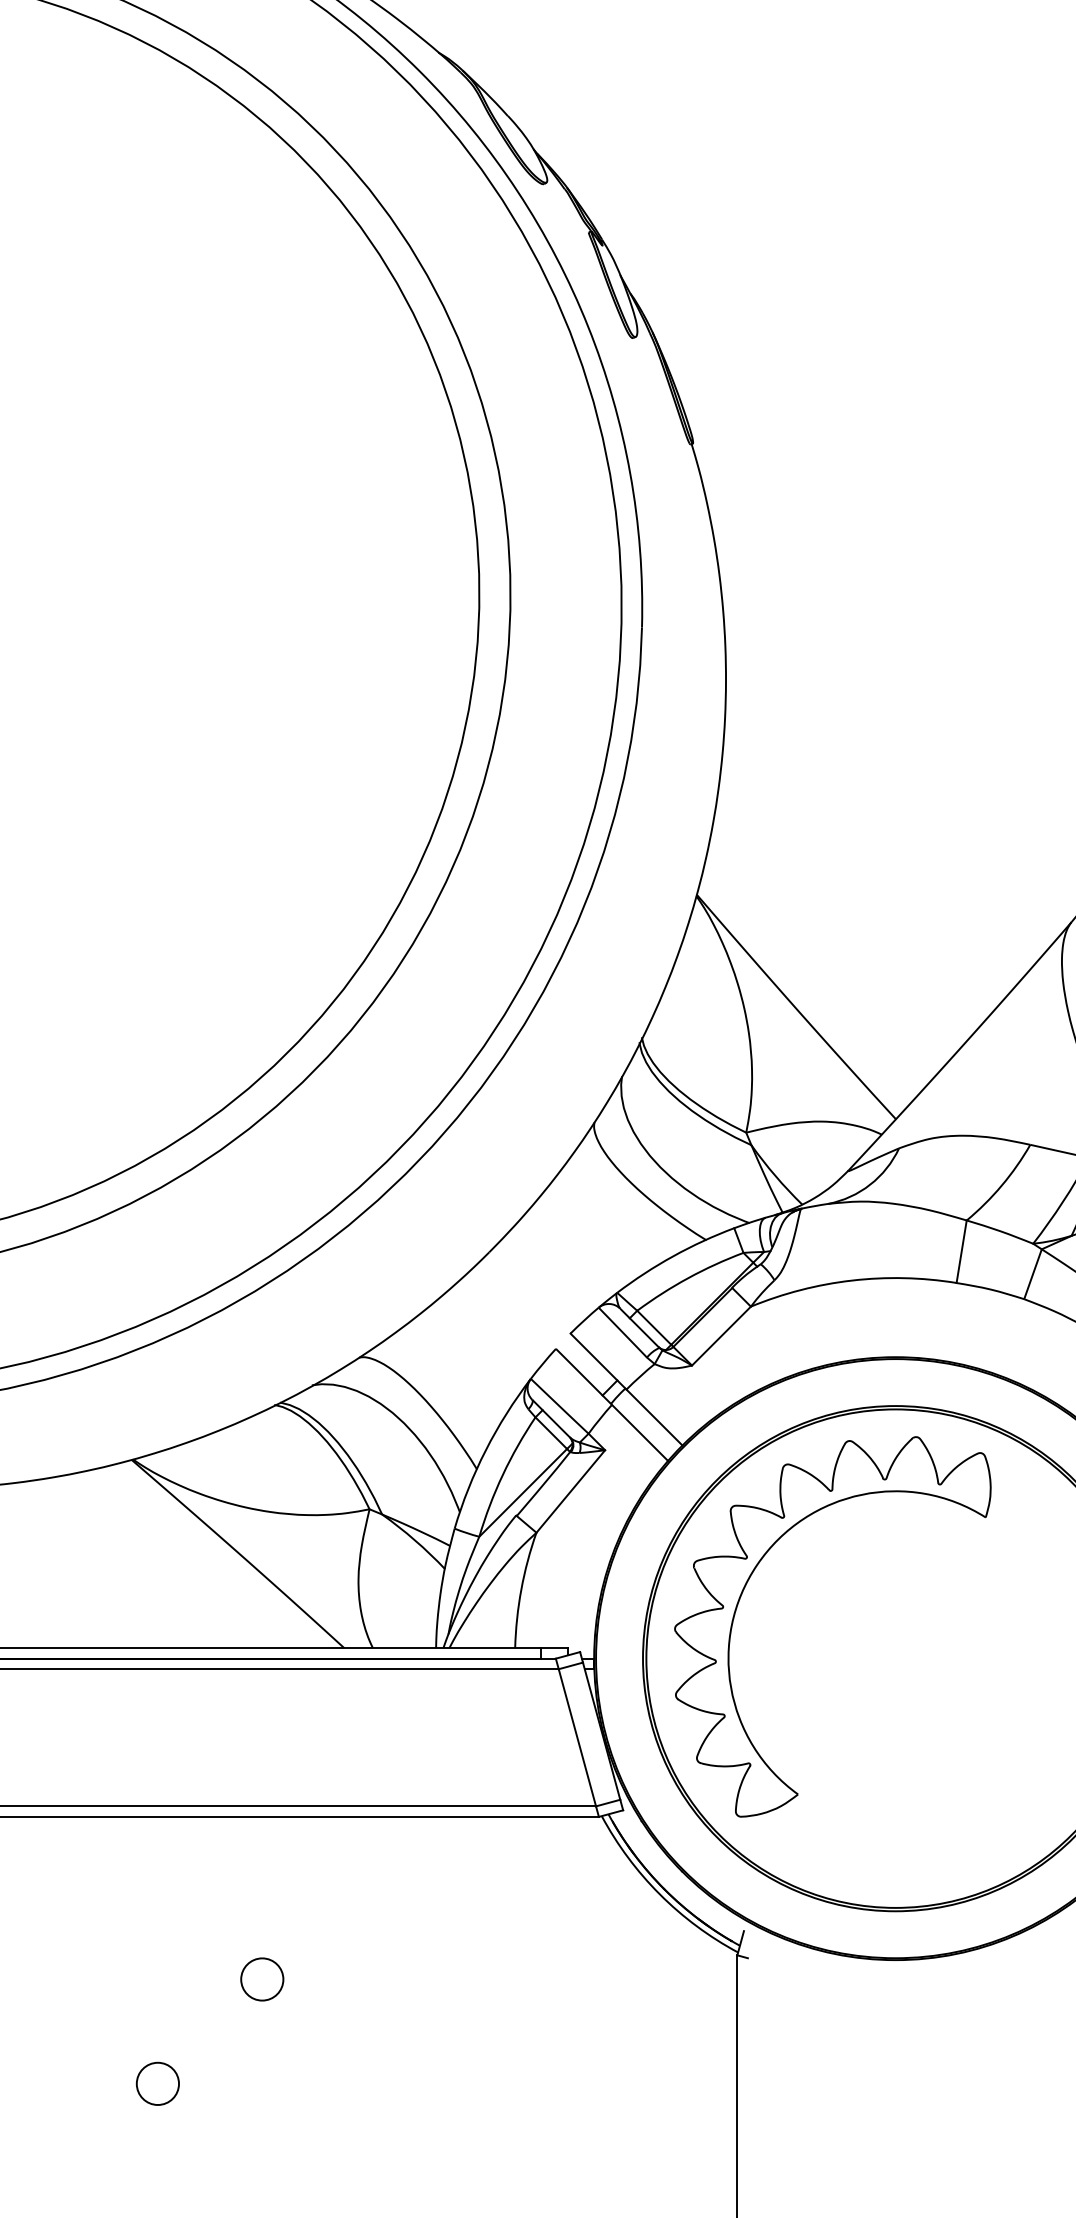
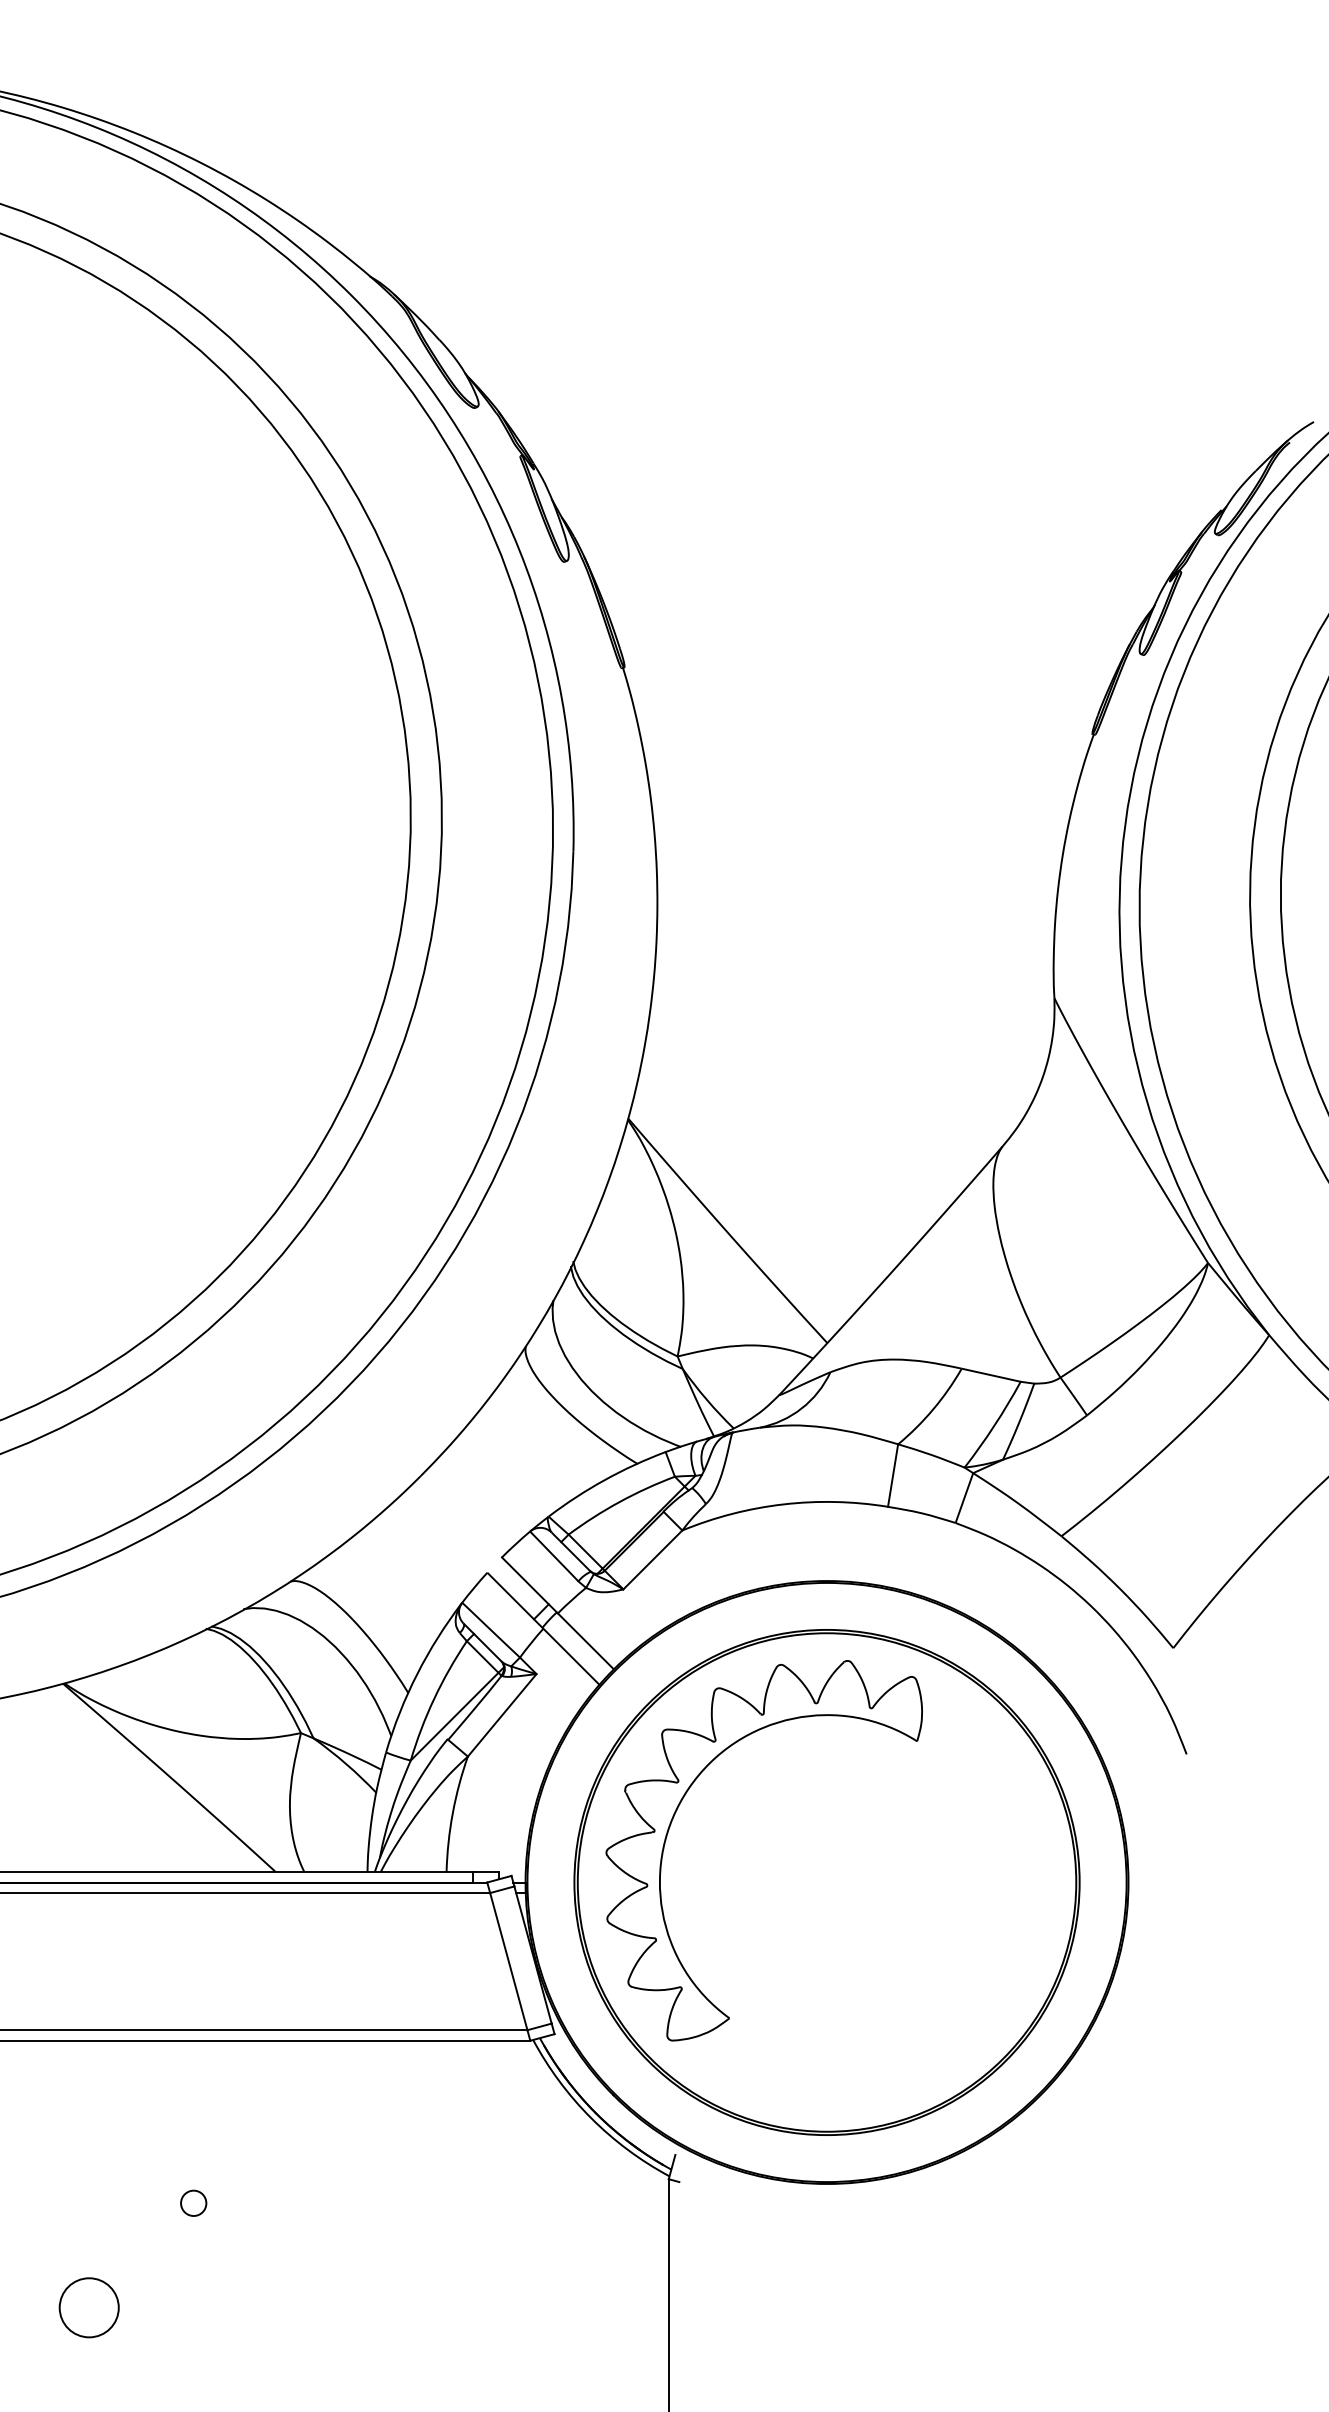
circle: (262, 1979) -> (193, 2203), size x0.6
circle: (158, 2083) -> (89, 2307), size x1.4

